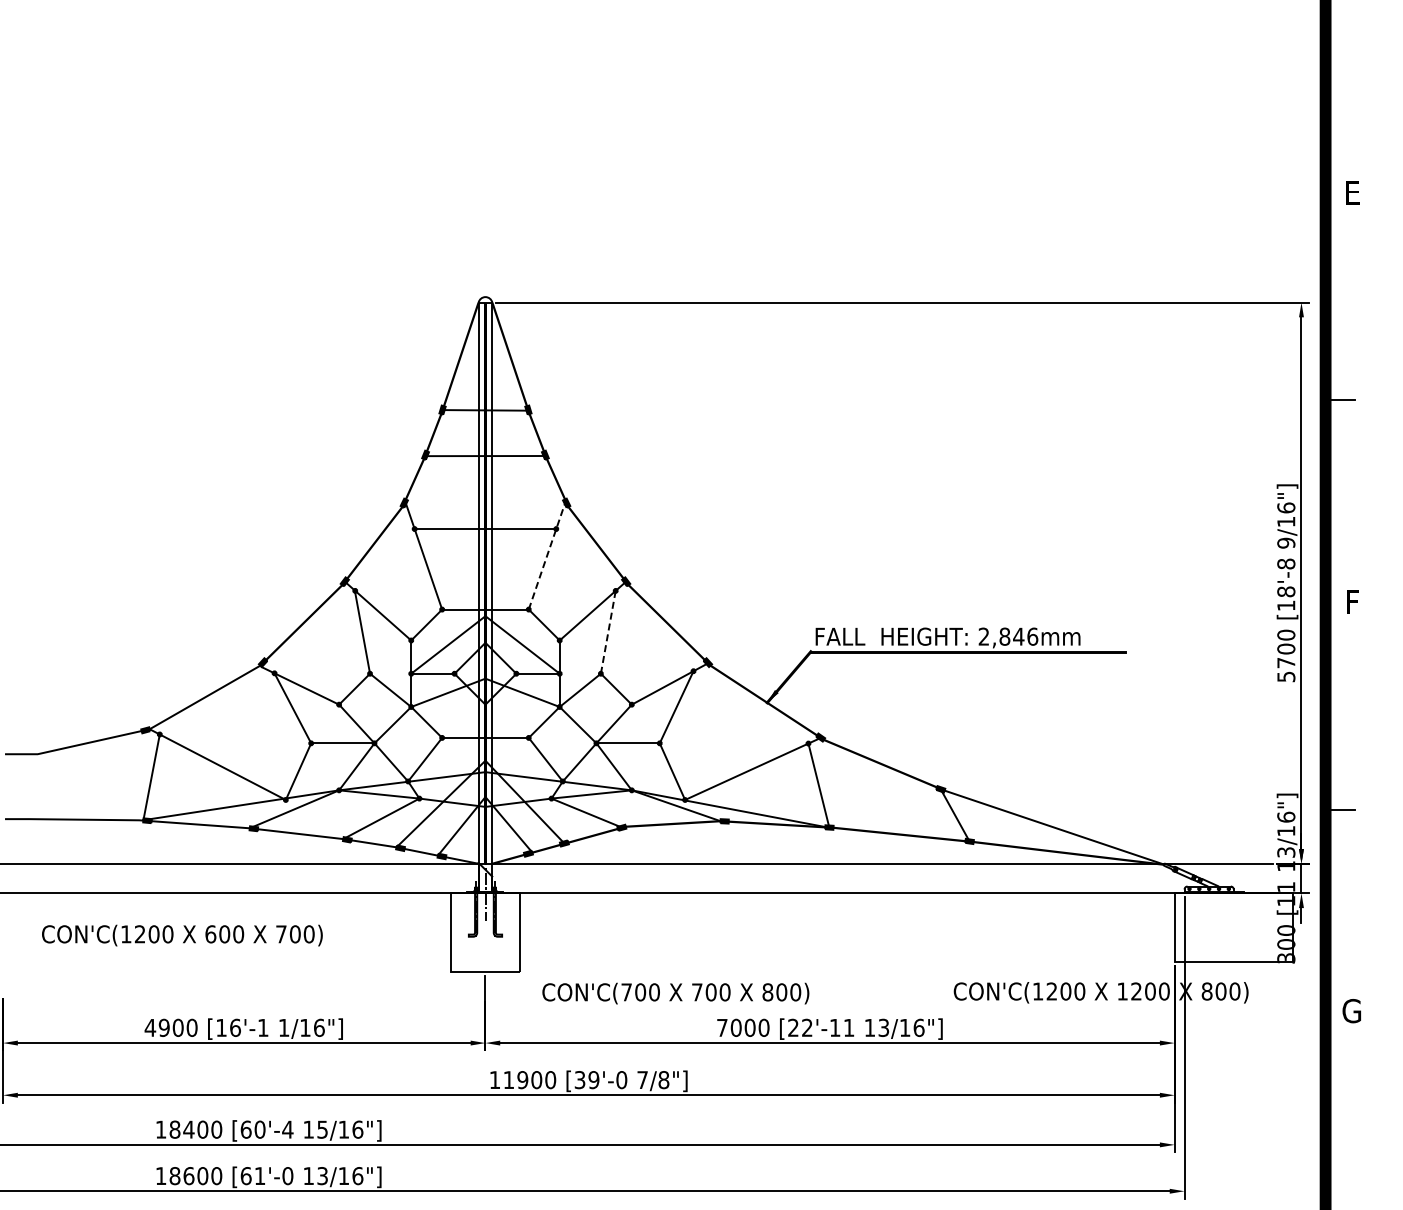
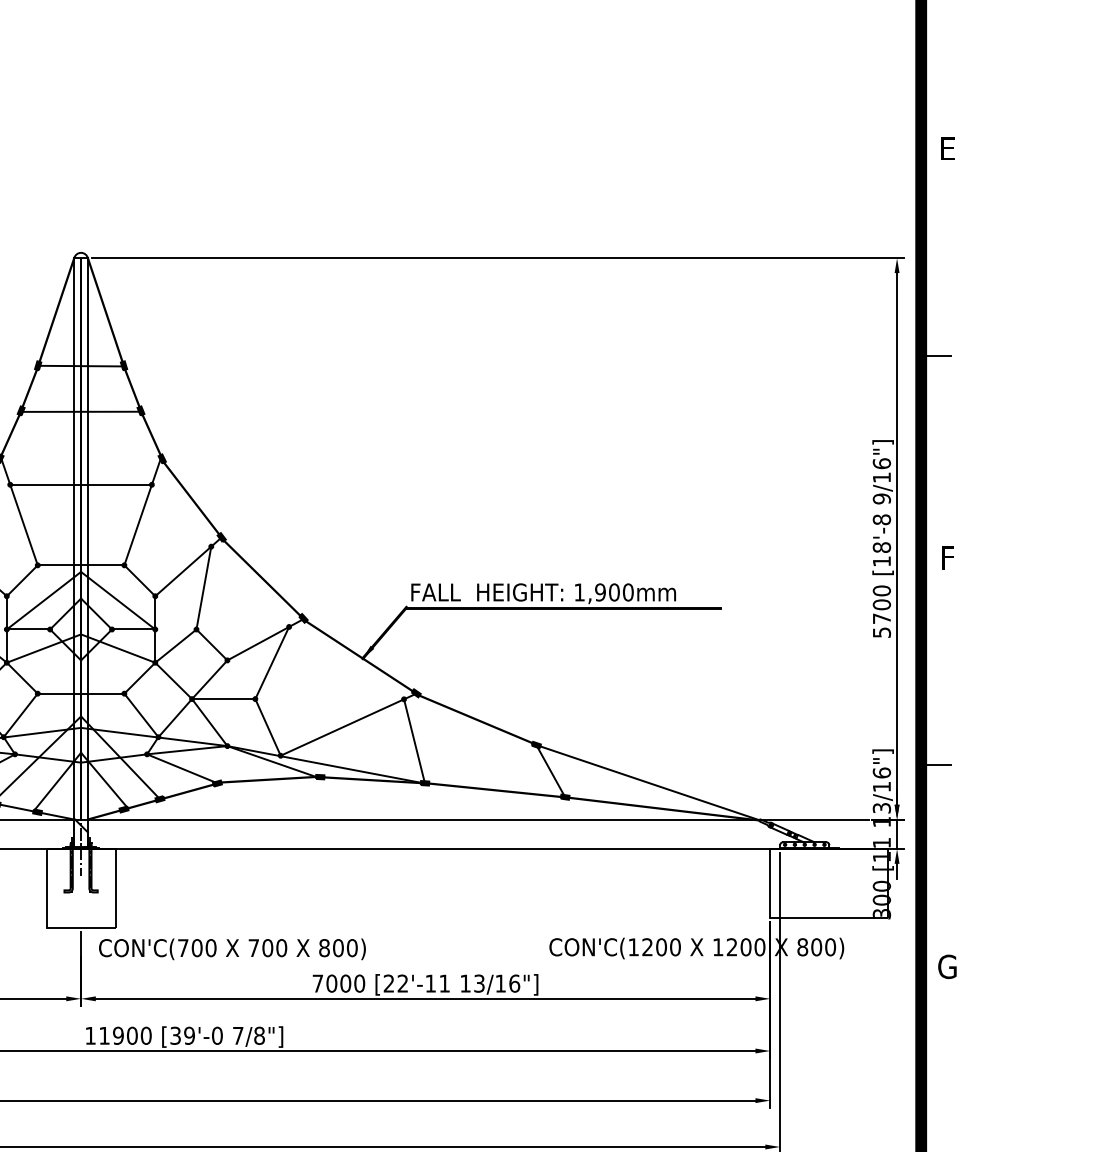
line: (546, 556) -> (142, 512), dashed -> solid
line: (608, 631) -> (204, 587), dashed -> solid
text: (1008, 636) -> (604, 592), 2,846mm -> 1,900mm
text: (675, 993) -> (232, 949), moved

